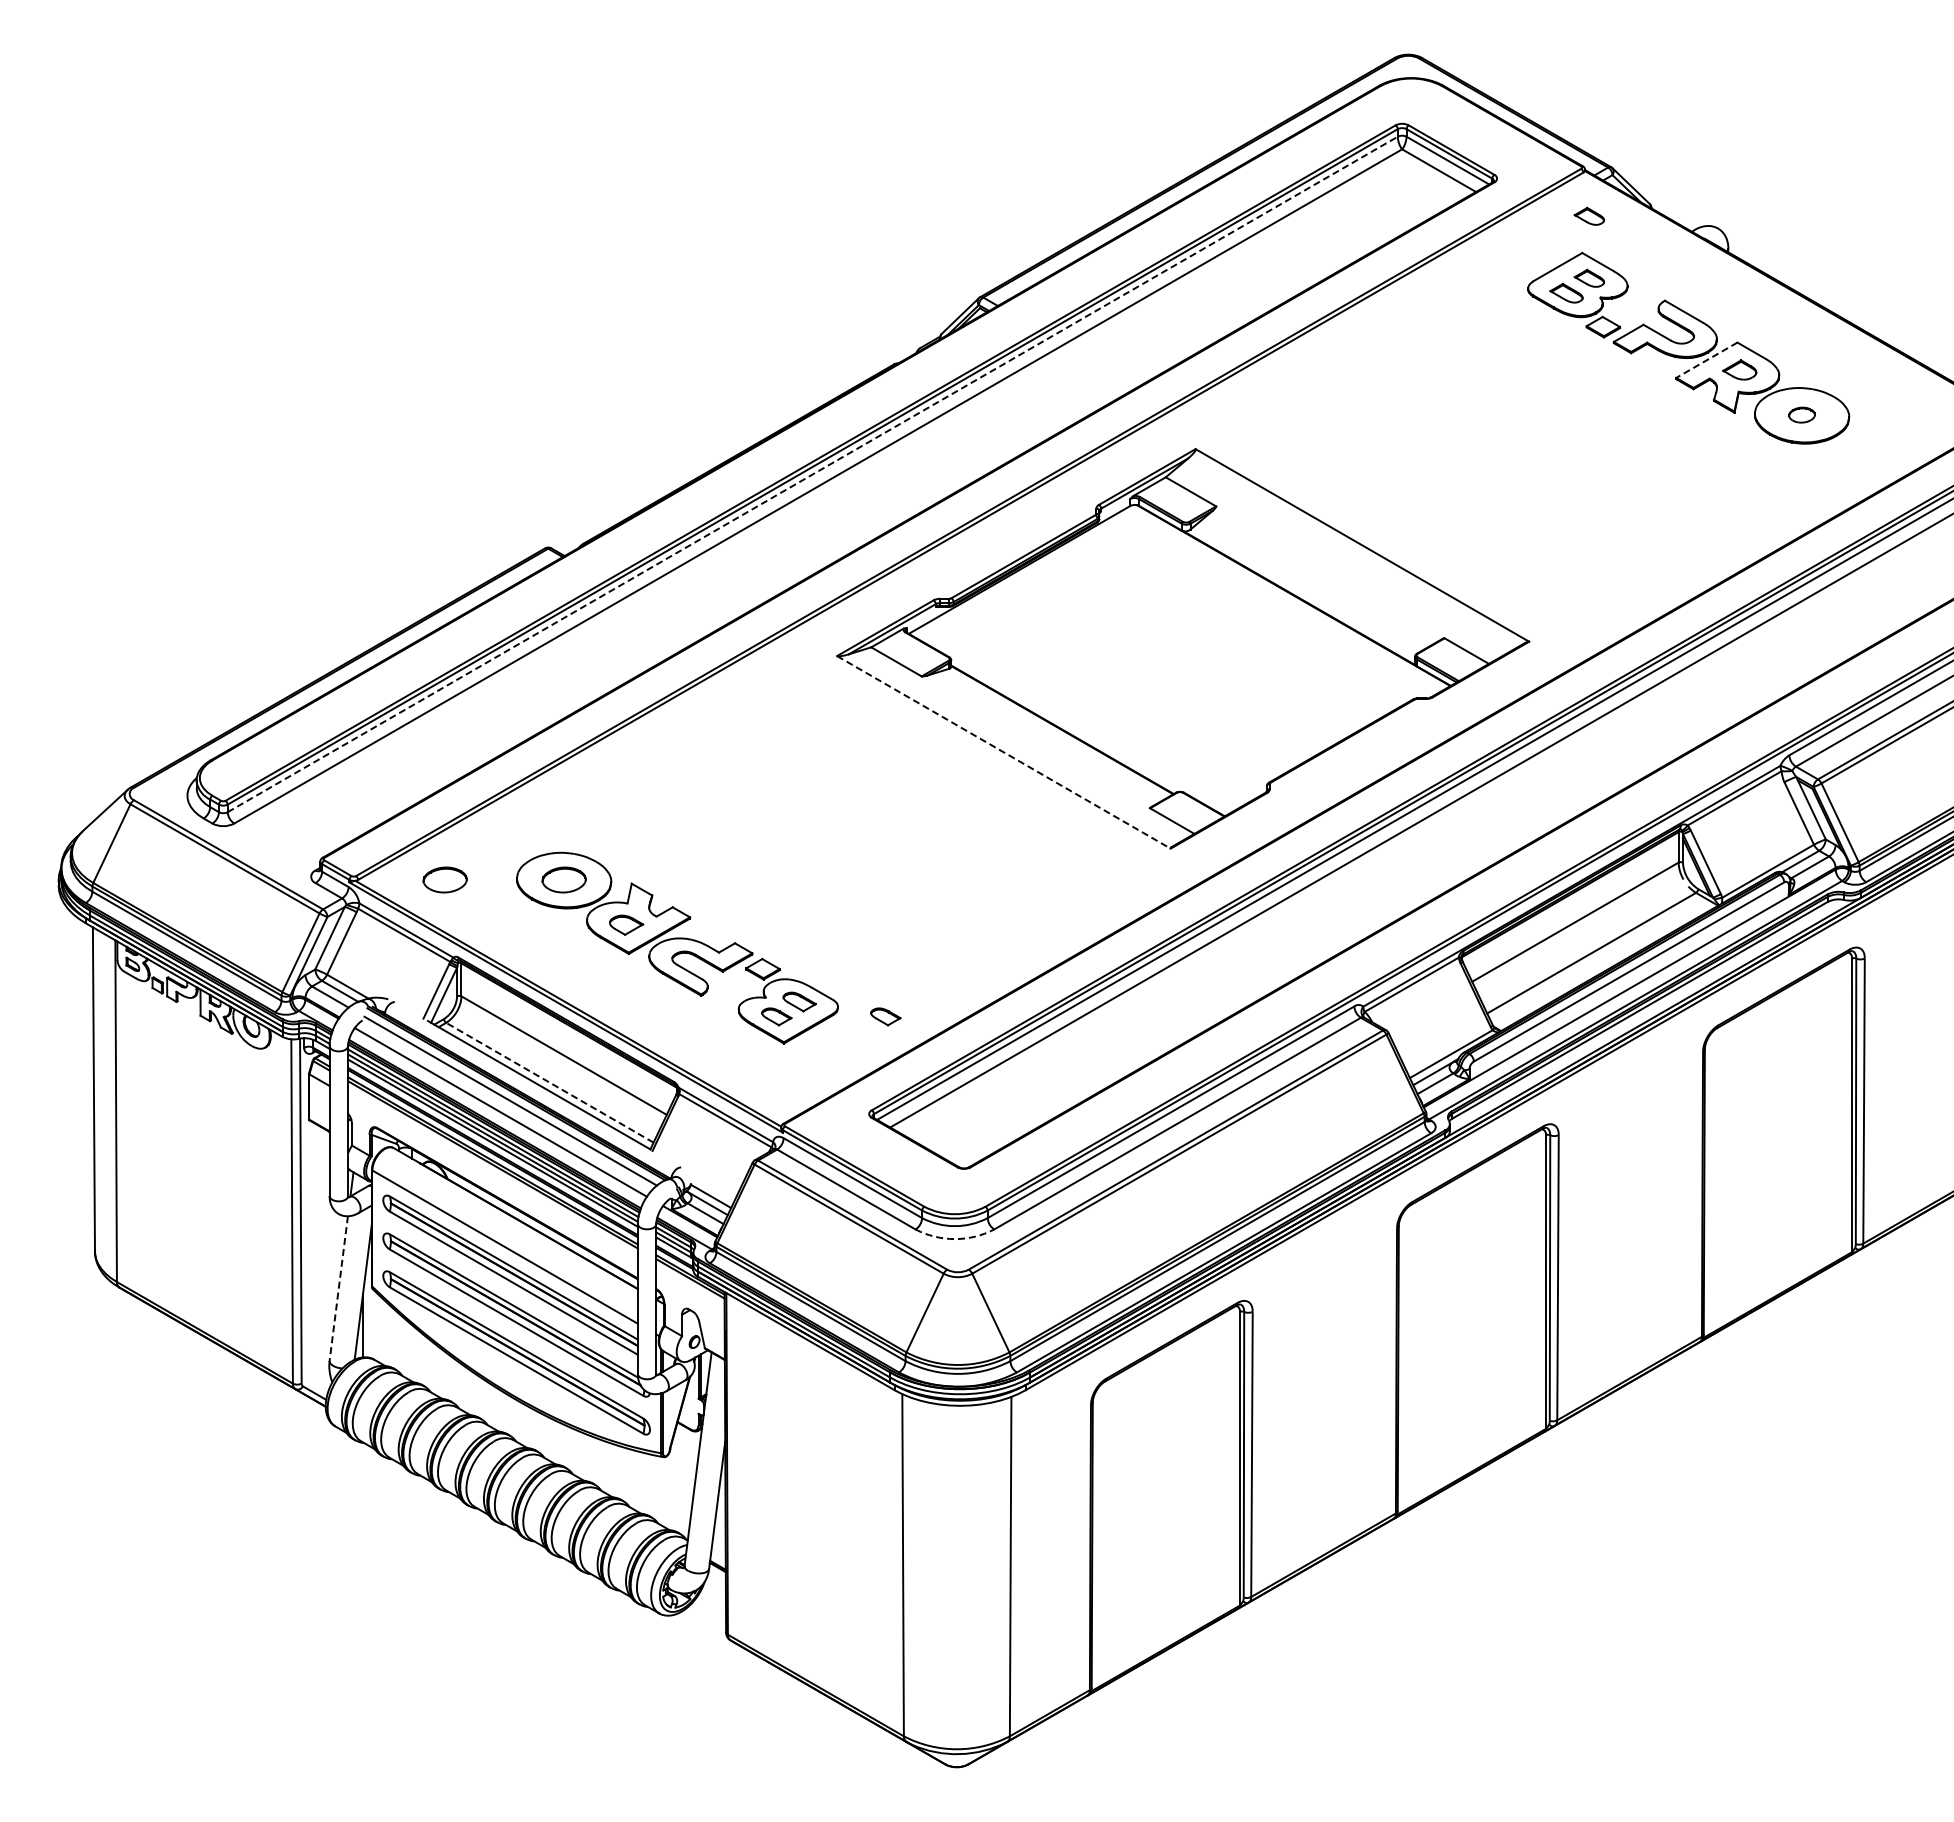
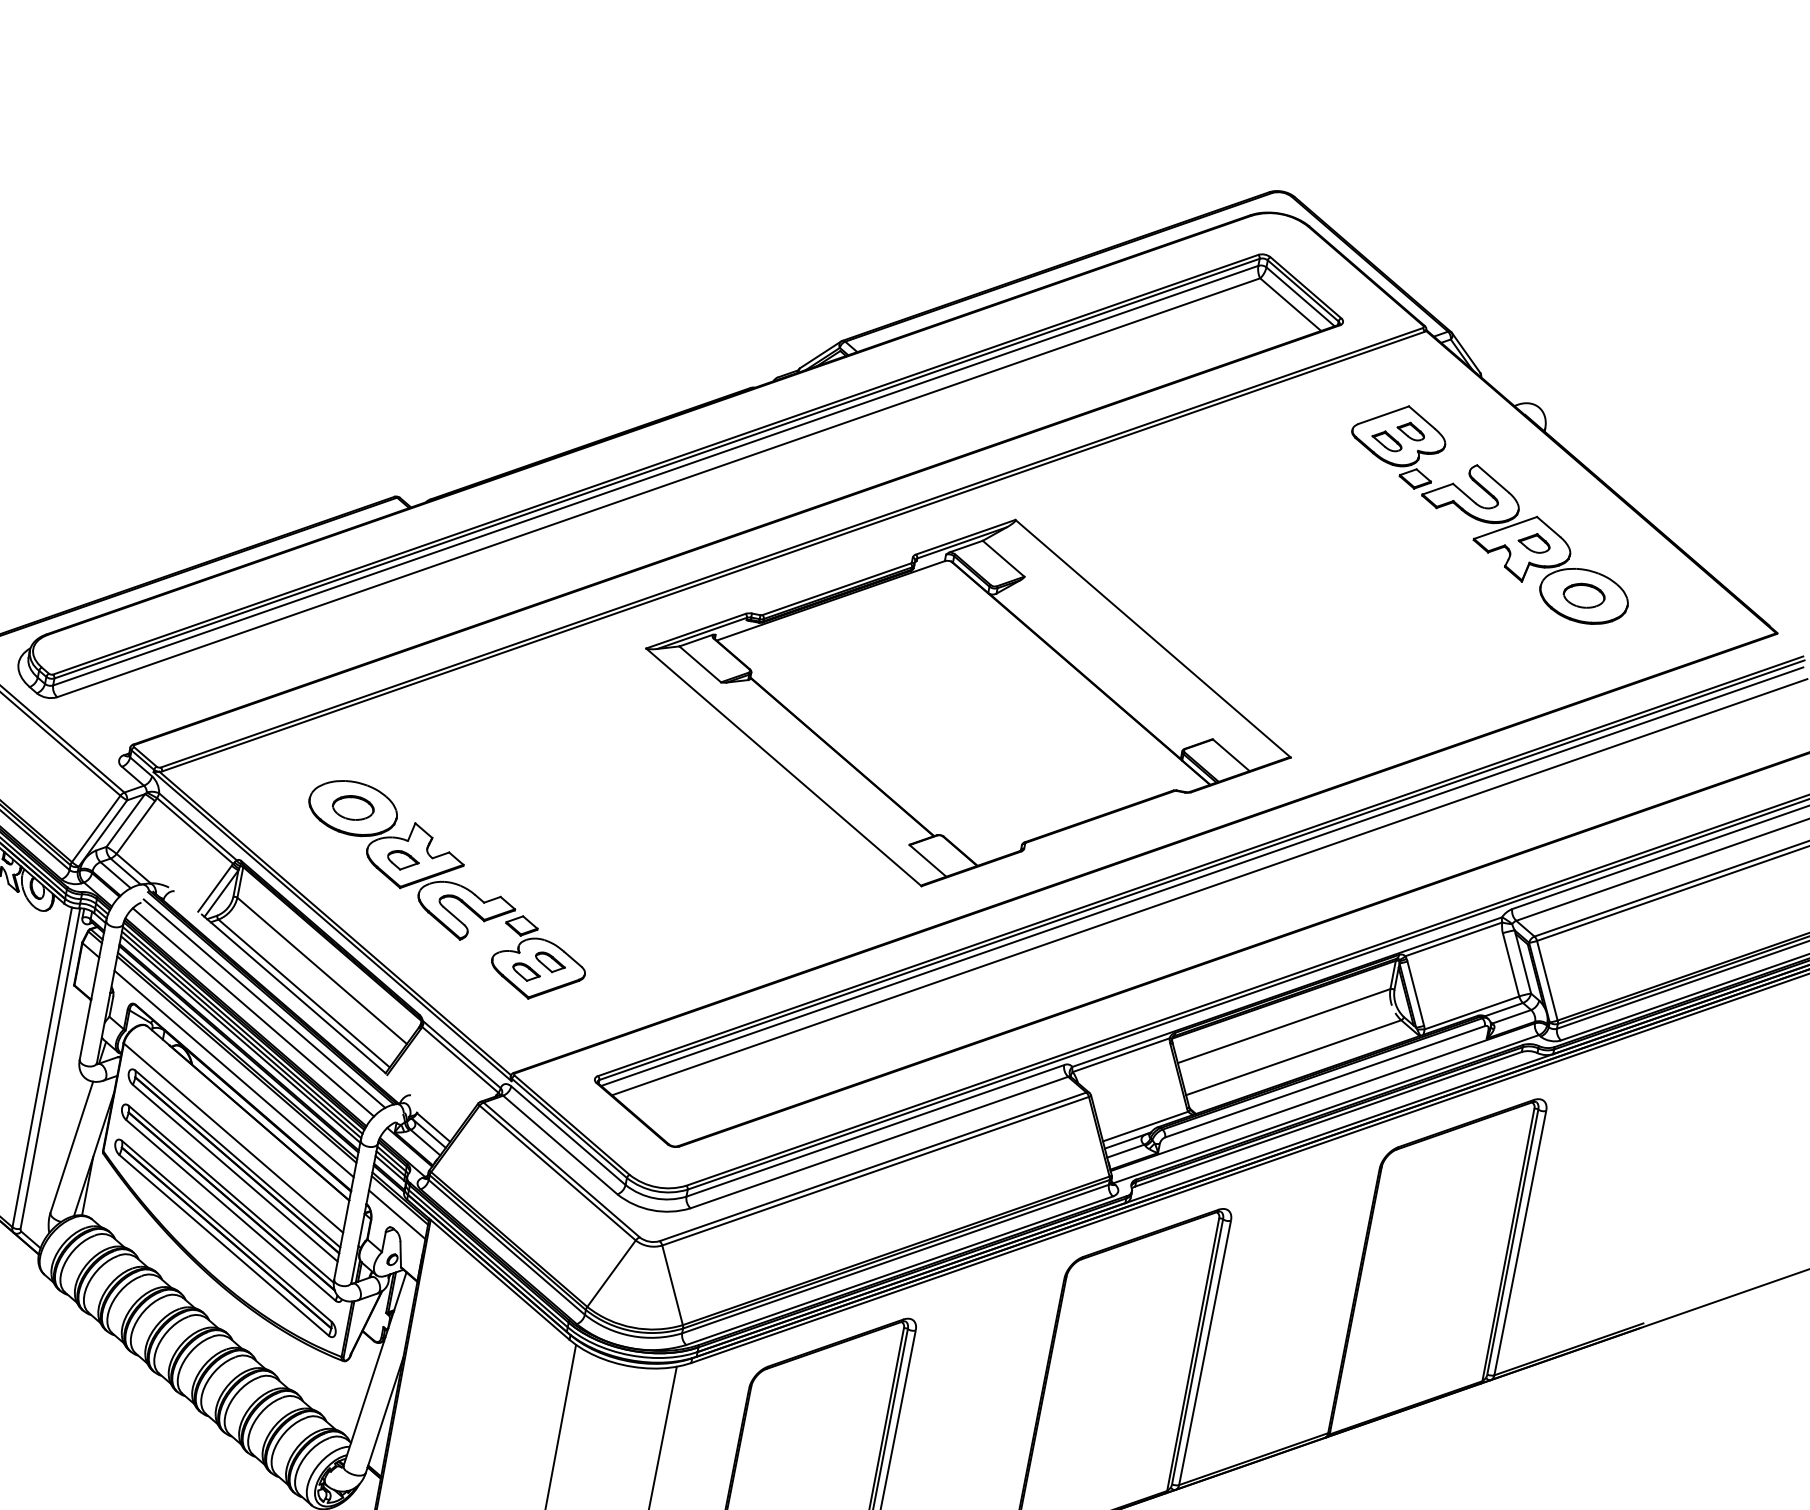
part: (1588, 215) -> (1421, 372), removed
line: (1706, 360) -> (1505, 528), dashed -> solid
part: (1801, 414) -> (1583, 595), size x1.67
line: (812, 474) -> (655, 475), dashed -> solid
line: (1003, 752) -> (783, 767), dashed -> solid
part: (444, 879) -> (242, 786), removed
part: (885, 1016) -> (627, 991), removed
line: (549, 1082) -> (303, 993), dashed -> solid
line: (492, 1179) -> (233, 1073), added
arc: (954, 1239) -> (651, 1210), dashed -> solid
line: (338, 1288) -> (71, 1147), dashed -> solid
line: (690, 1294) -> (397, 1214), added

